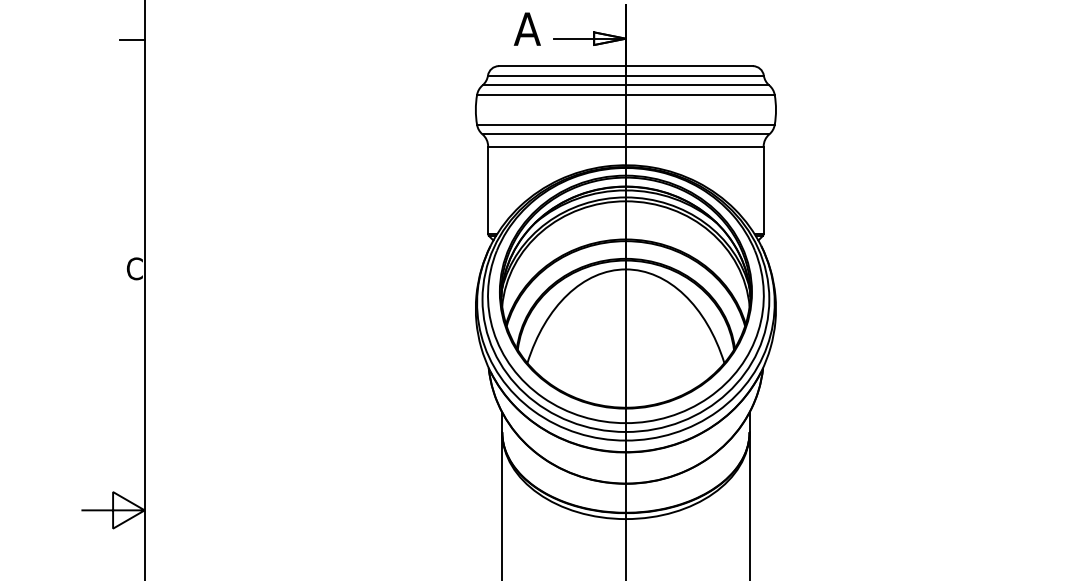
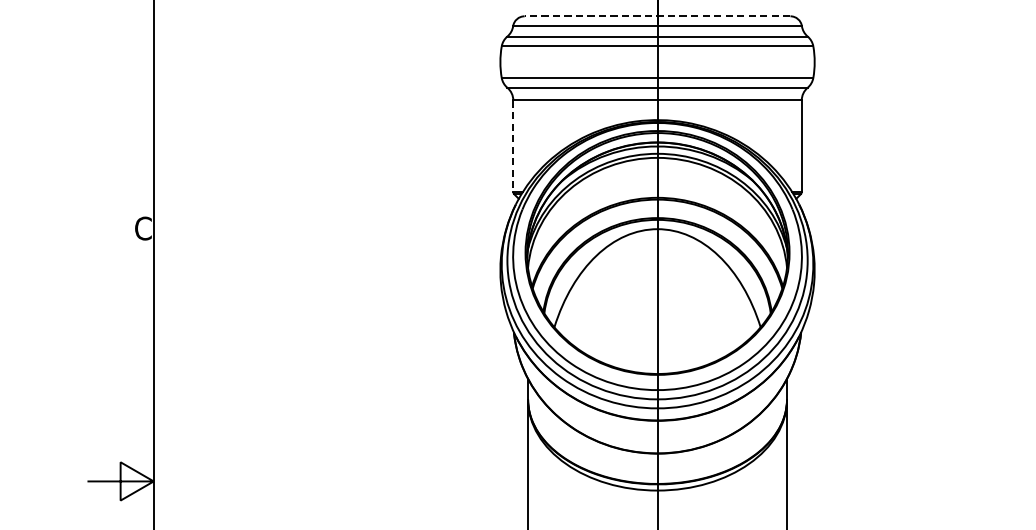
line: (625, 66) -> (657, 16), solid -> dashed
line: (488, 190) -> (513, 146), solid -> dashed

